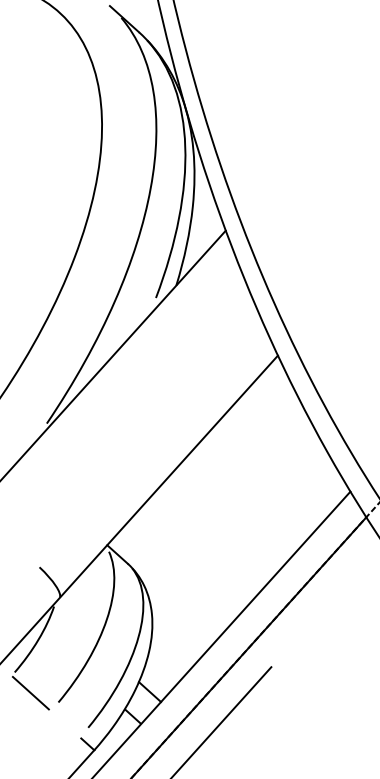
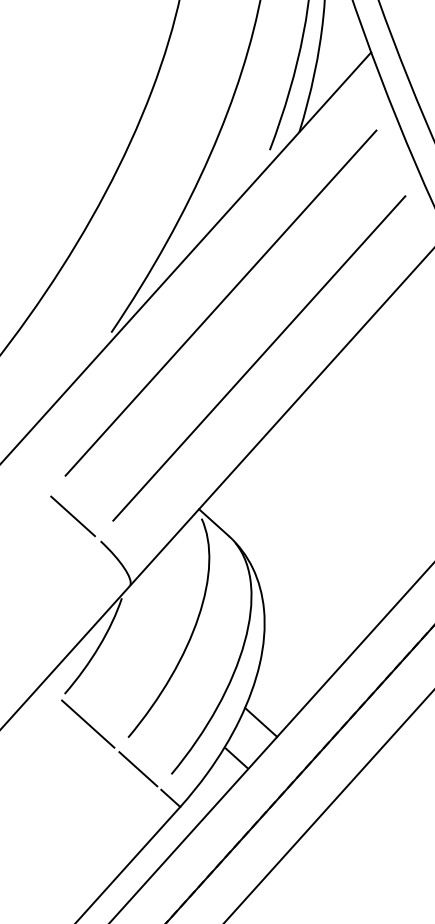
line: (122, 403) -> (221, 303), added
line: (148, 441) -> (258, 358), added
line: (20, 549) -> (73, 515), added
line: (65, 724) -> (138, 769), added

